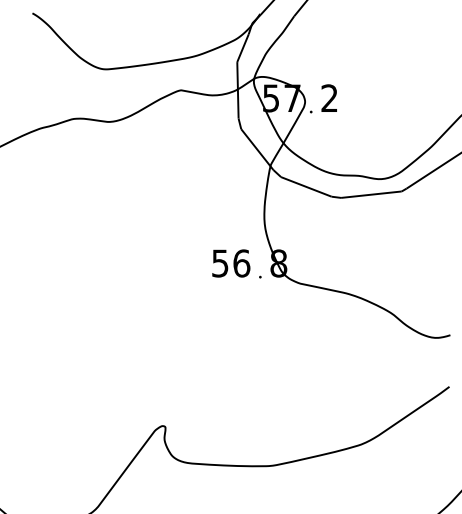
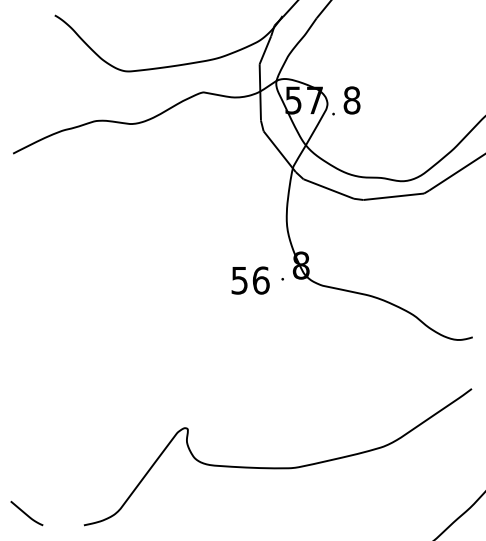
text: (329, 98) -> (351, 100), 2 -> 8
text: (231, 263) -> (250, 280), moved

